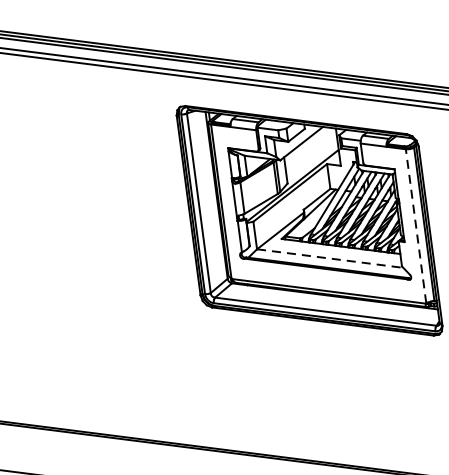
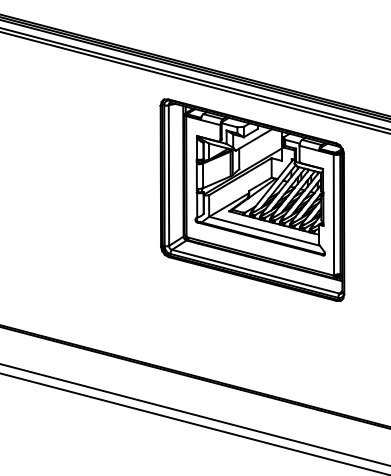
line: (415, 225) -> (333, 214), dashed -> solid
line: (331, 258) -> (265, 231), dashed -> solid

